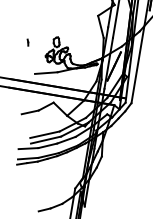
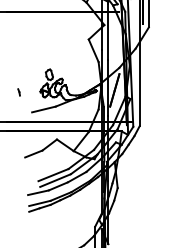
part: (27, 42) -> (18, 92), moved

